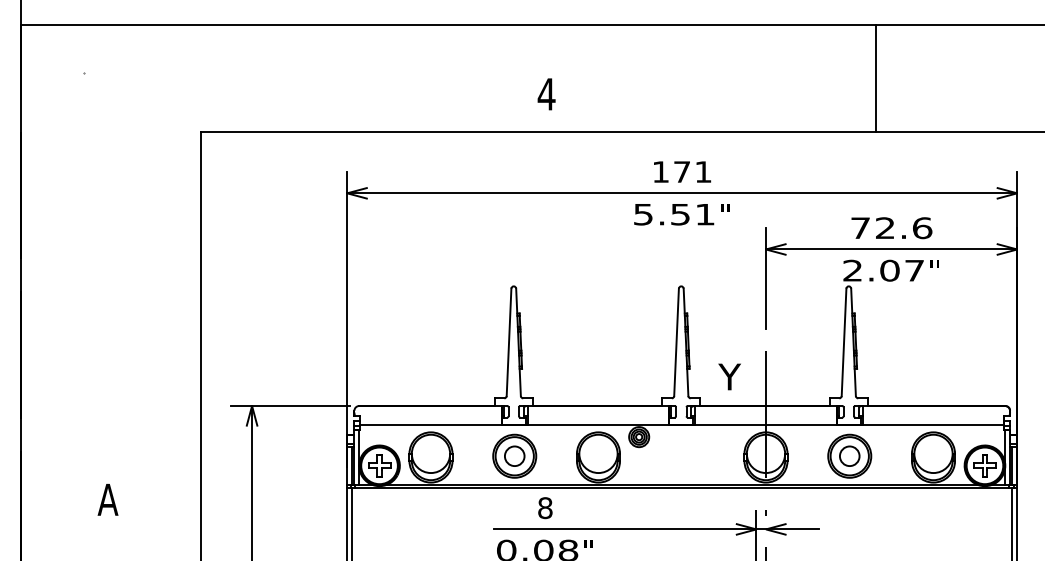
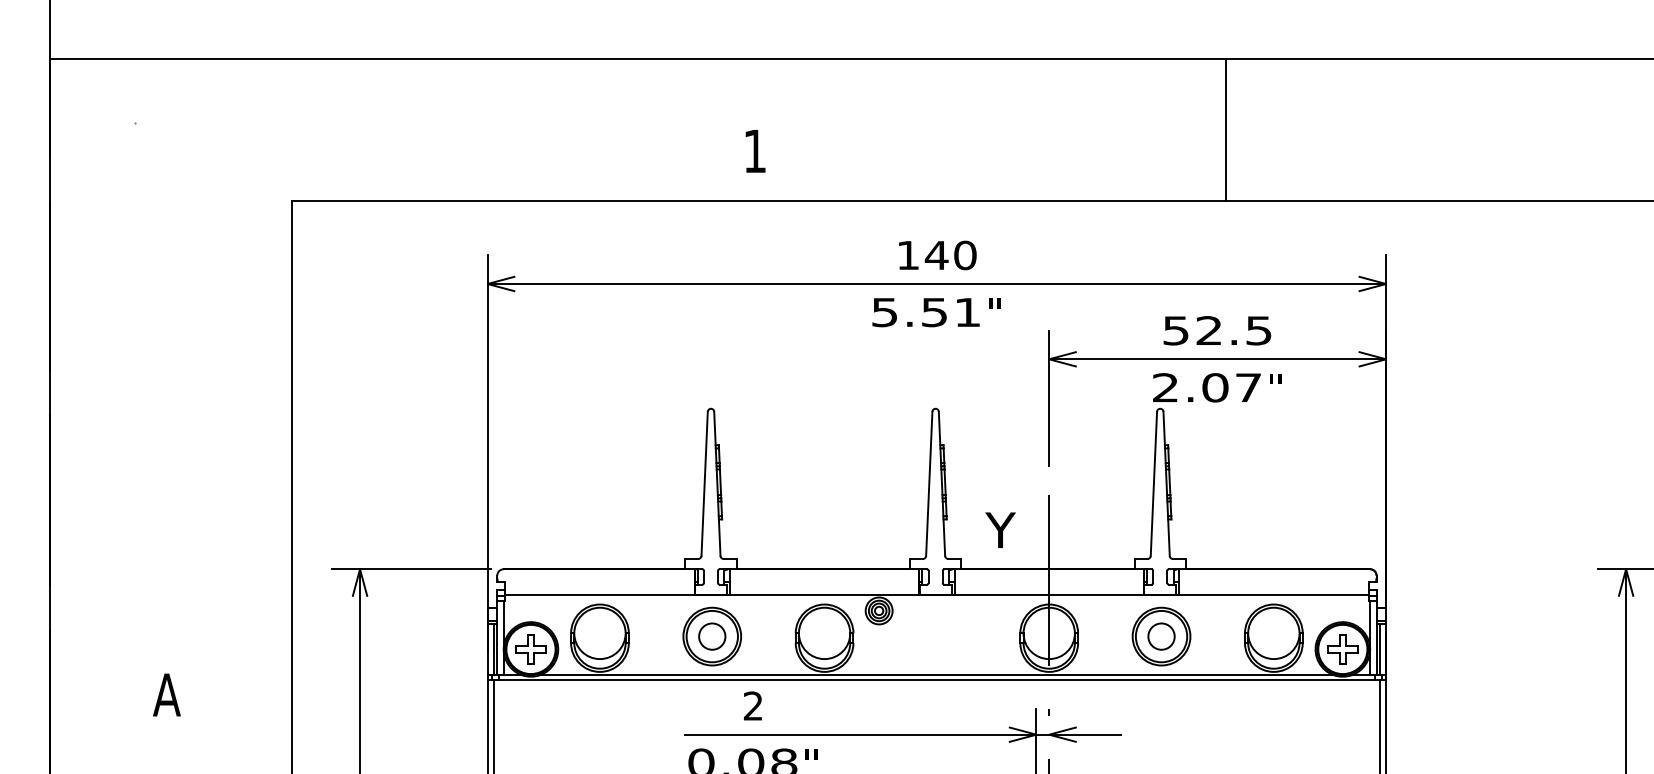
line: (875, 78) -> (1226, 129), moved
text: (546, 93) -> (755, 150), 4 -> 1
text: (692, 172) -> (950, 255), 171 -> 140
text: (891, 228) -> (1217, 330), 72.6 -> 52.5
text: (545, 507) -> (753, 705), 8 -> 2

